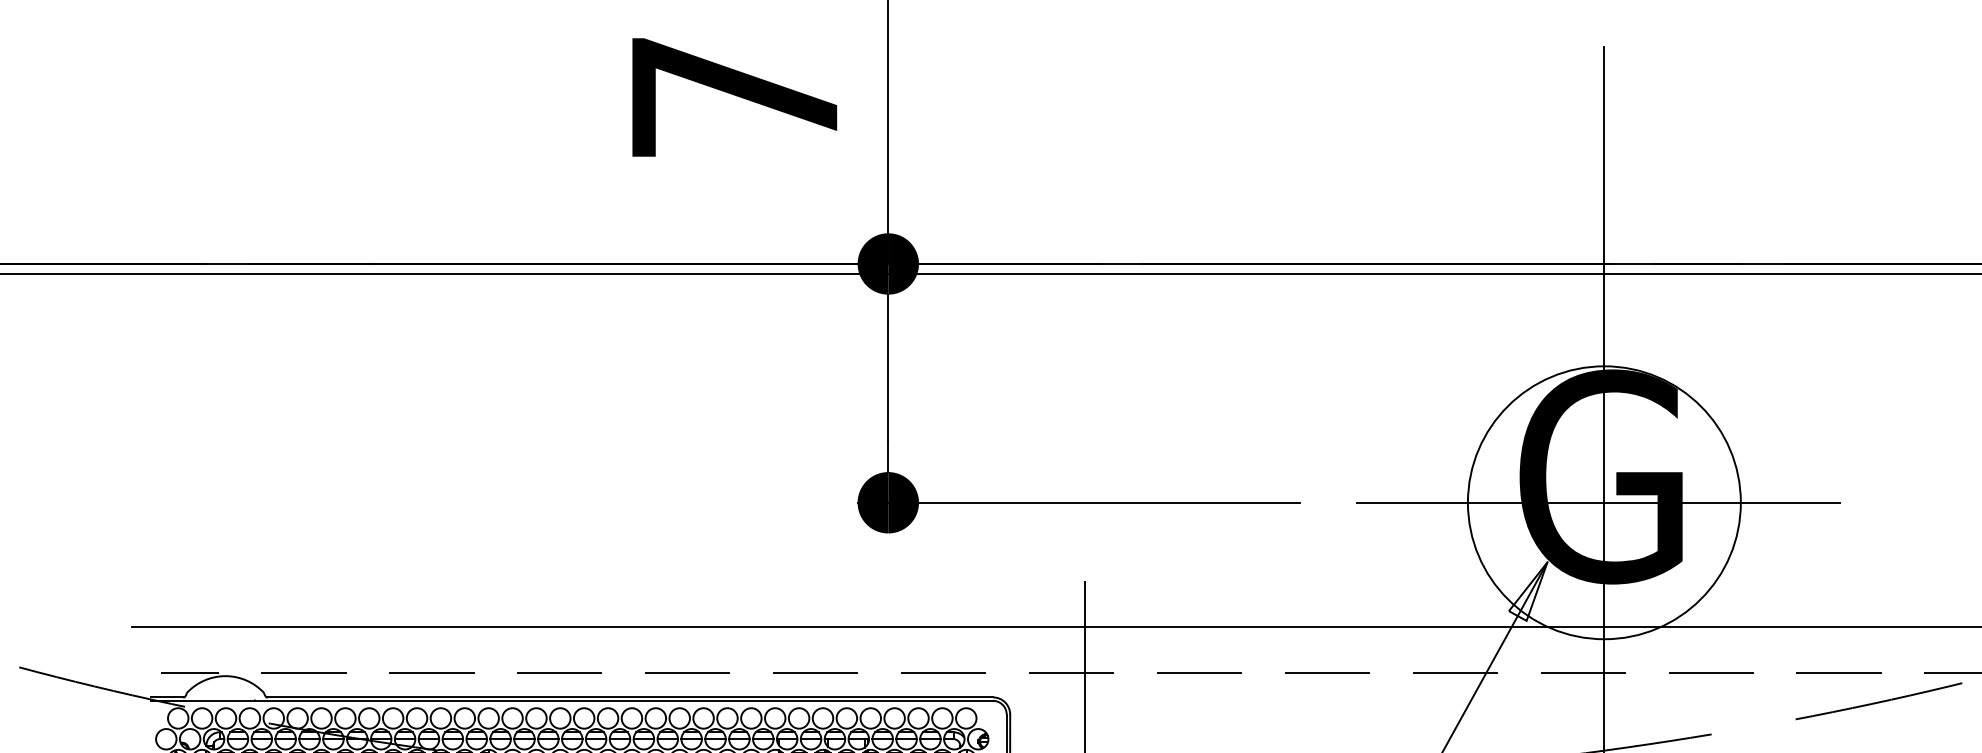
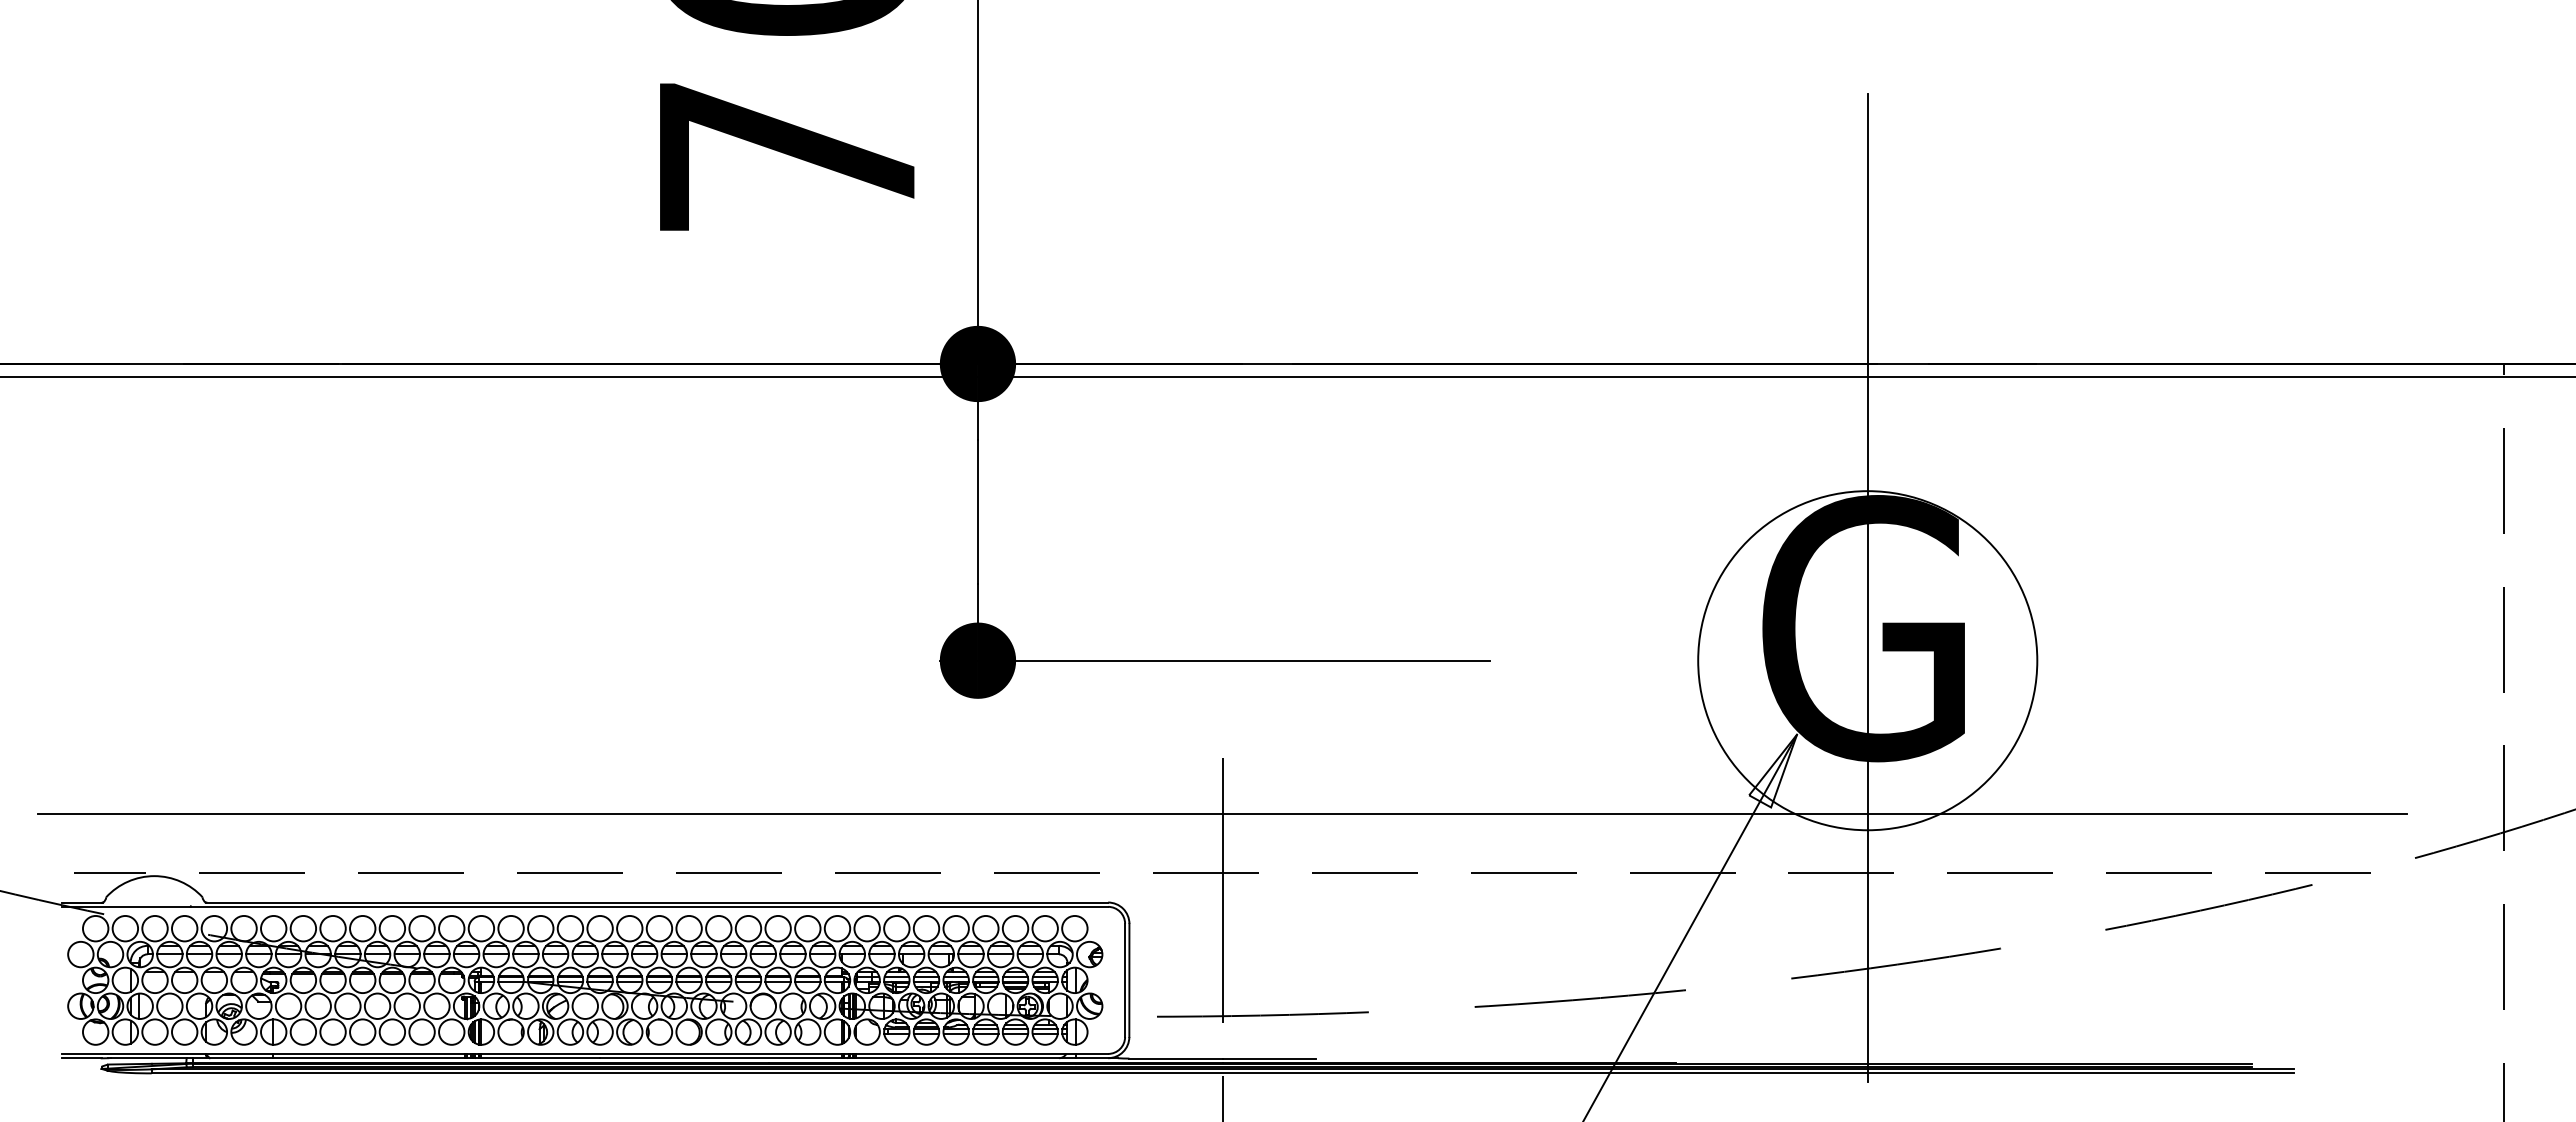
line: (1598, 502) -> (1860, 660), removed

